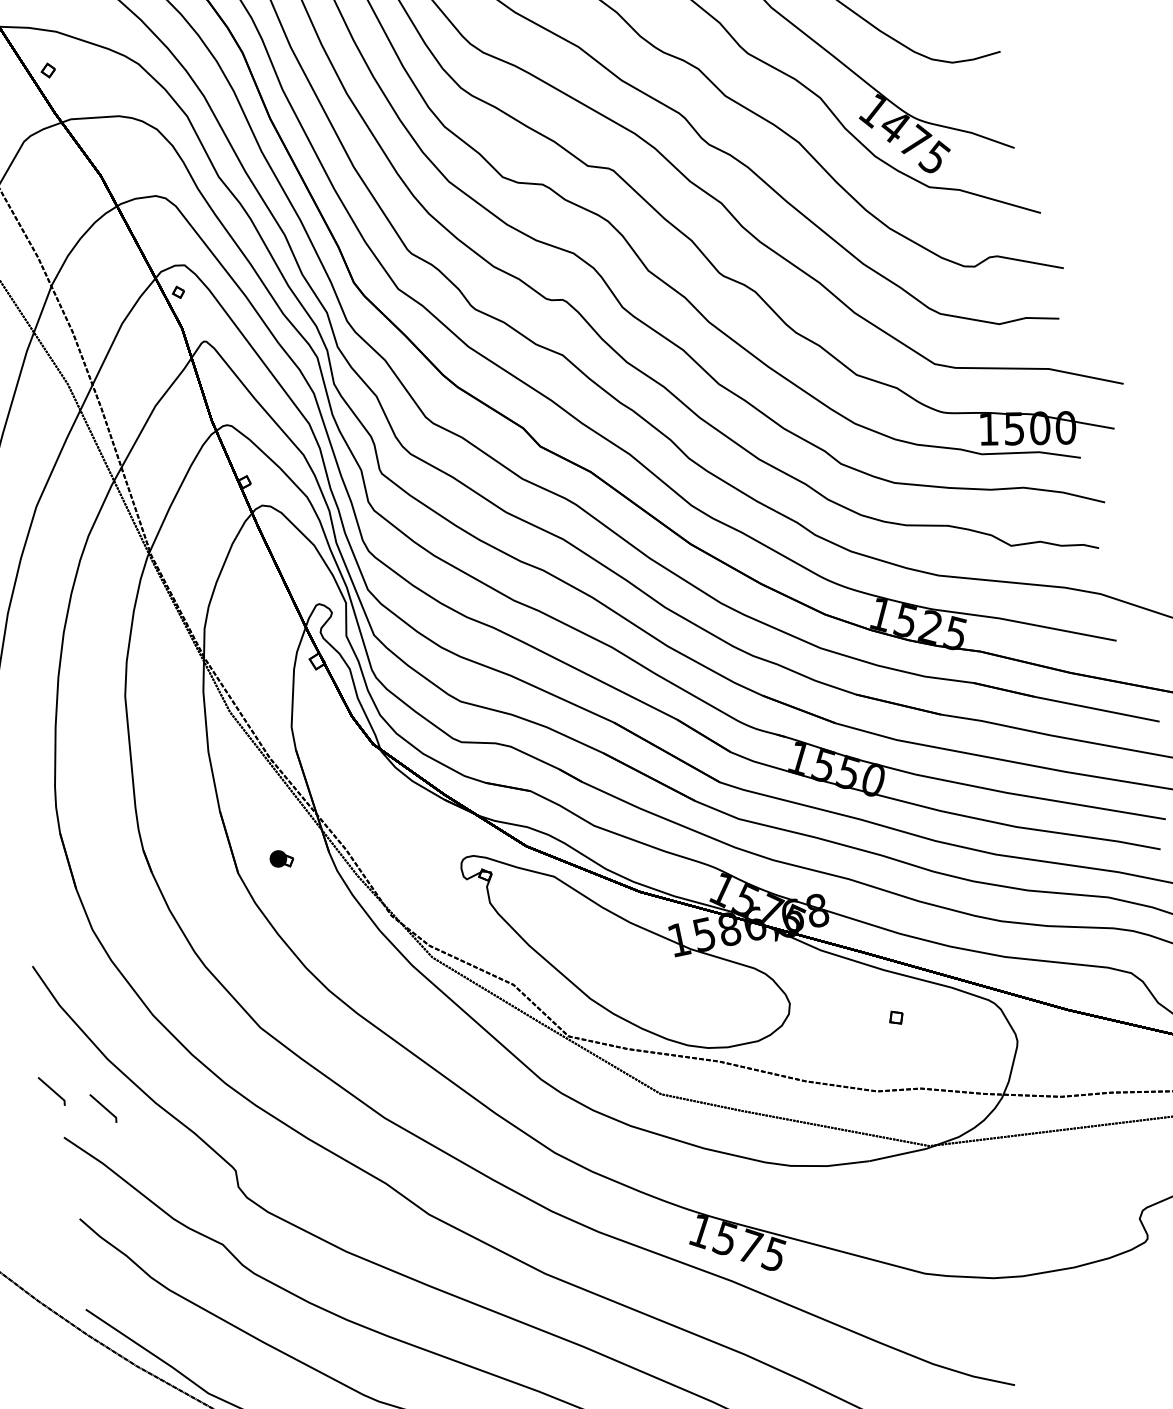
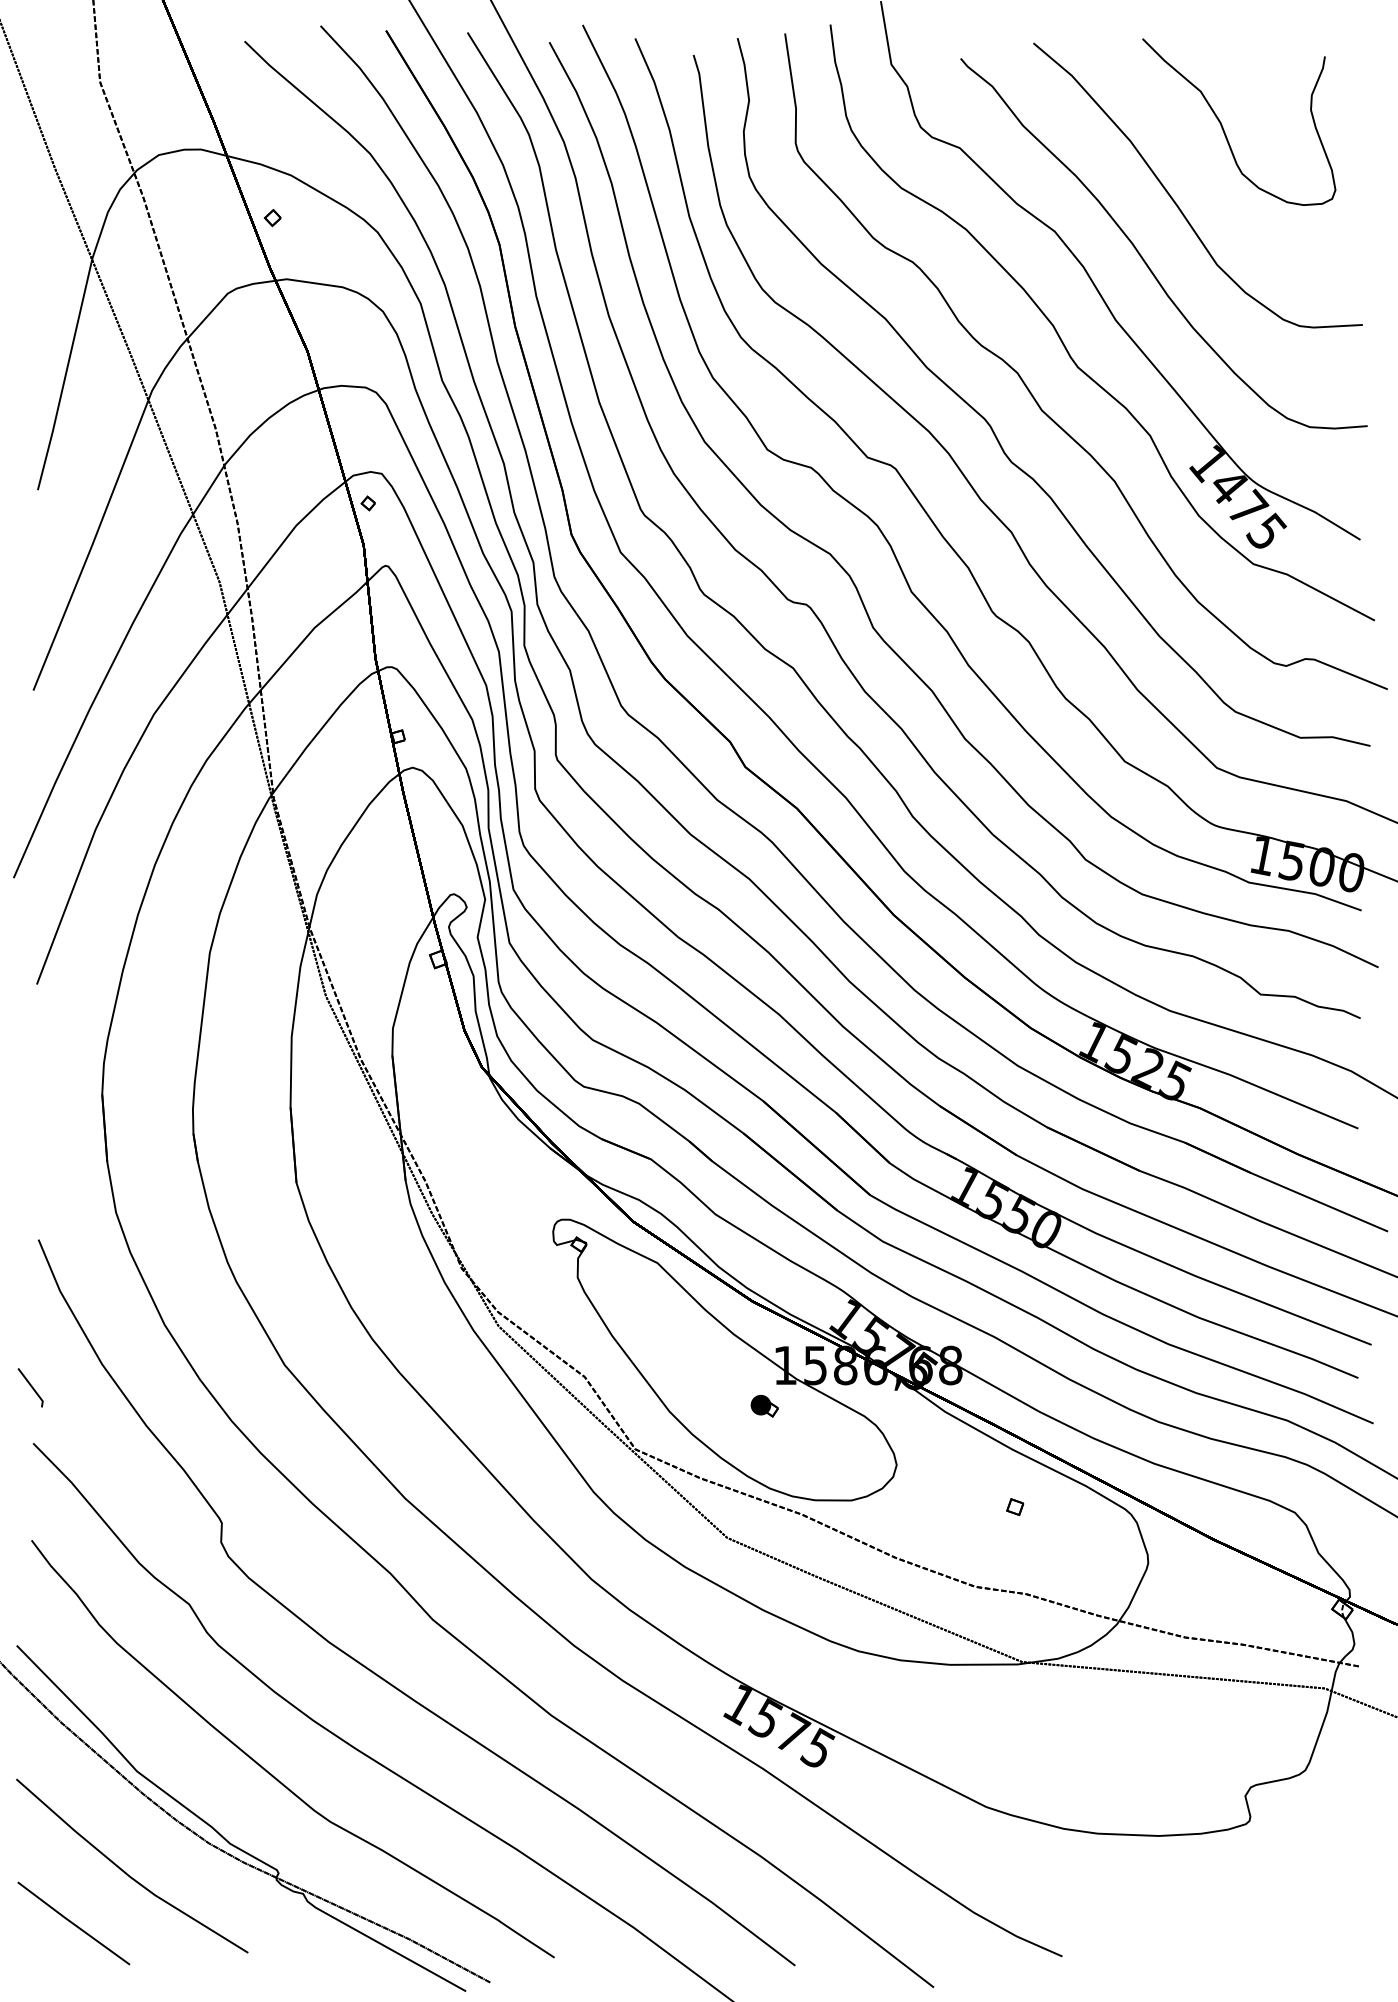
part: (281, 859) -> (764, 1406), moved
line: (103, 1107) -> (85, 1418), removed

